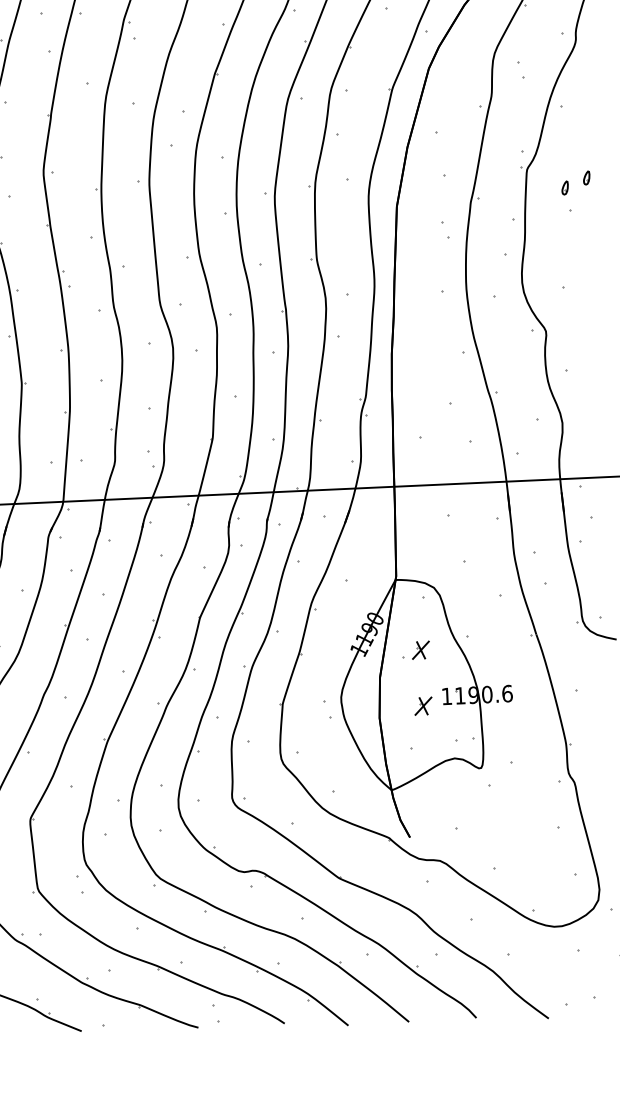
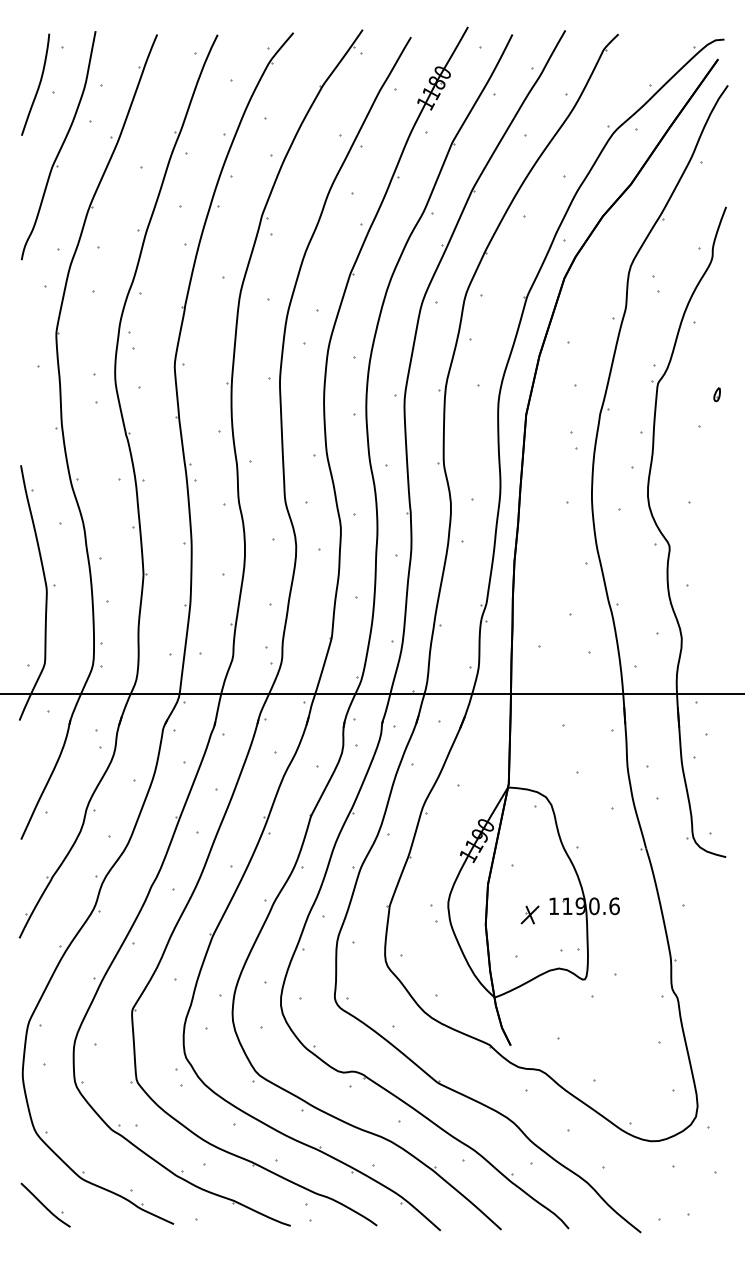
part: (564, 187) -> (694, 403), removed
part: (420, 649) -> (529, 858), removed

